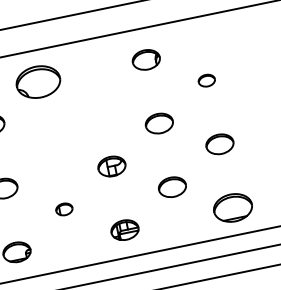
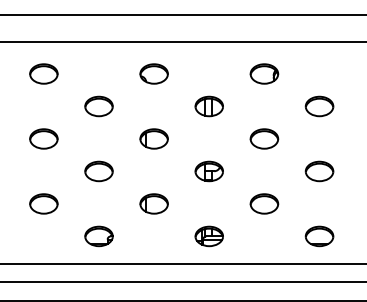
part: (206, 80) -> (319, 106), size x1.67
part: (37, 81) -> (153, 73), size x0.62
part: (98, 103) -> (208, 106), added
part: (50, 145) -> (153, 138), added
part: (232, 208) -> (319, 236), size x0.71
part: (63, 209) -> (153, 203), size x1.67

